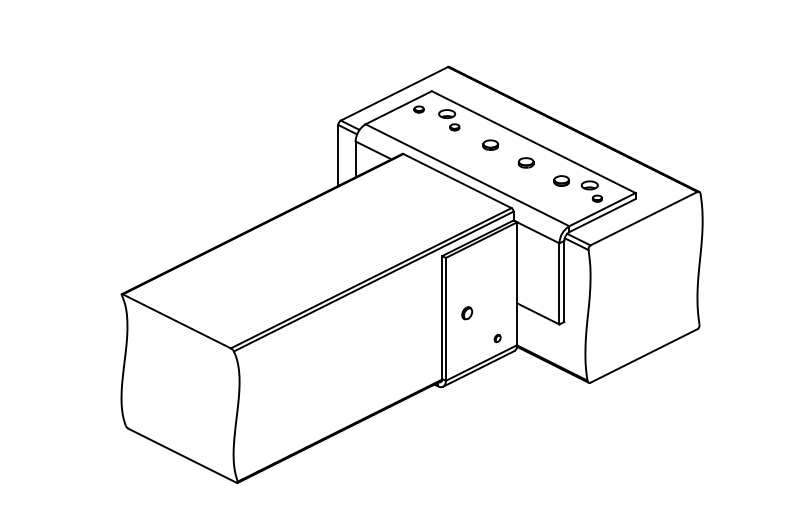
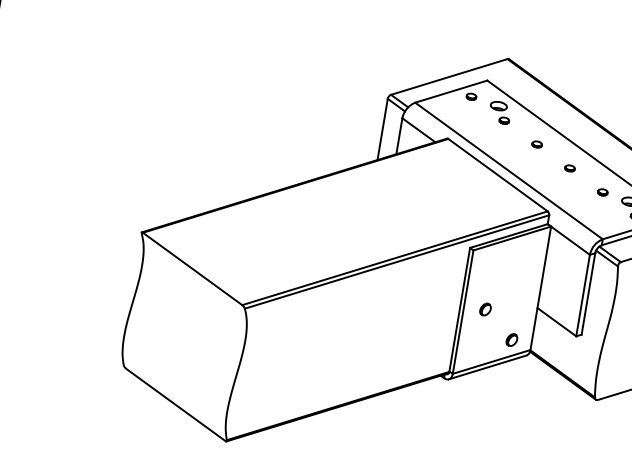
part: (489, 144) -> (536, 143), size x0.62
part: (525, 162) -> (569, 167), size x0.62
part: (561, 180) -> (602, 192), size x0.62
part: (497, 338) -> (511, 339), size x1.67

